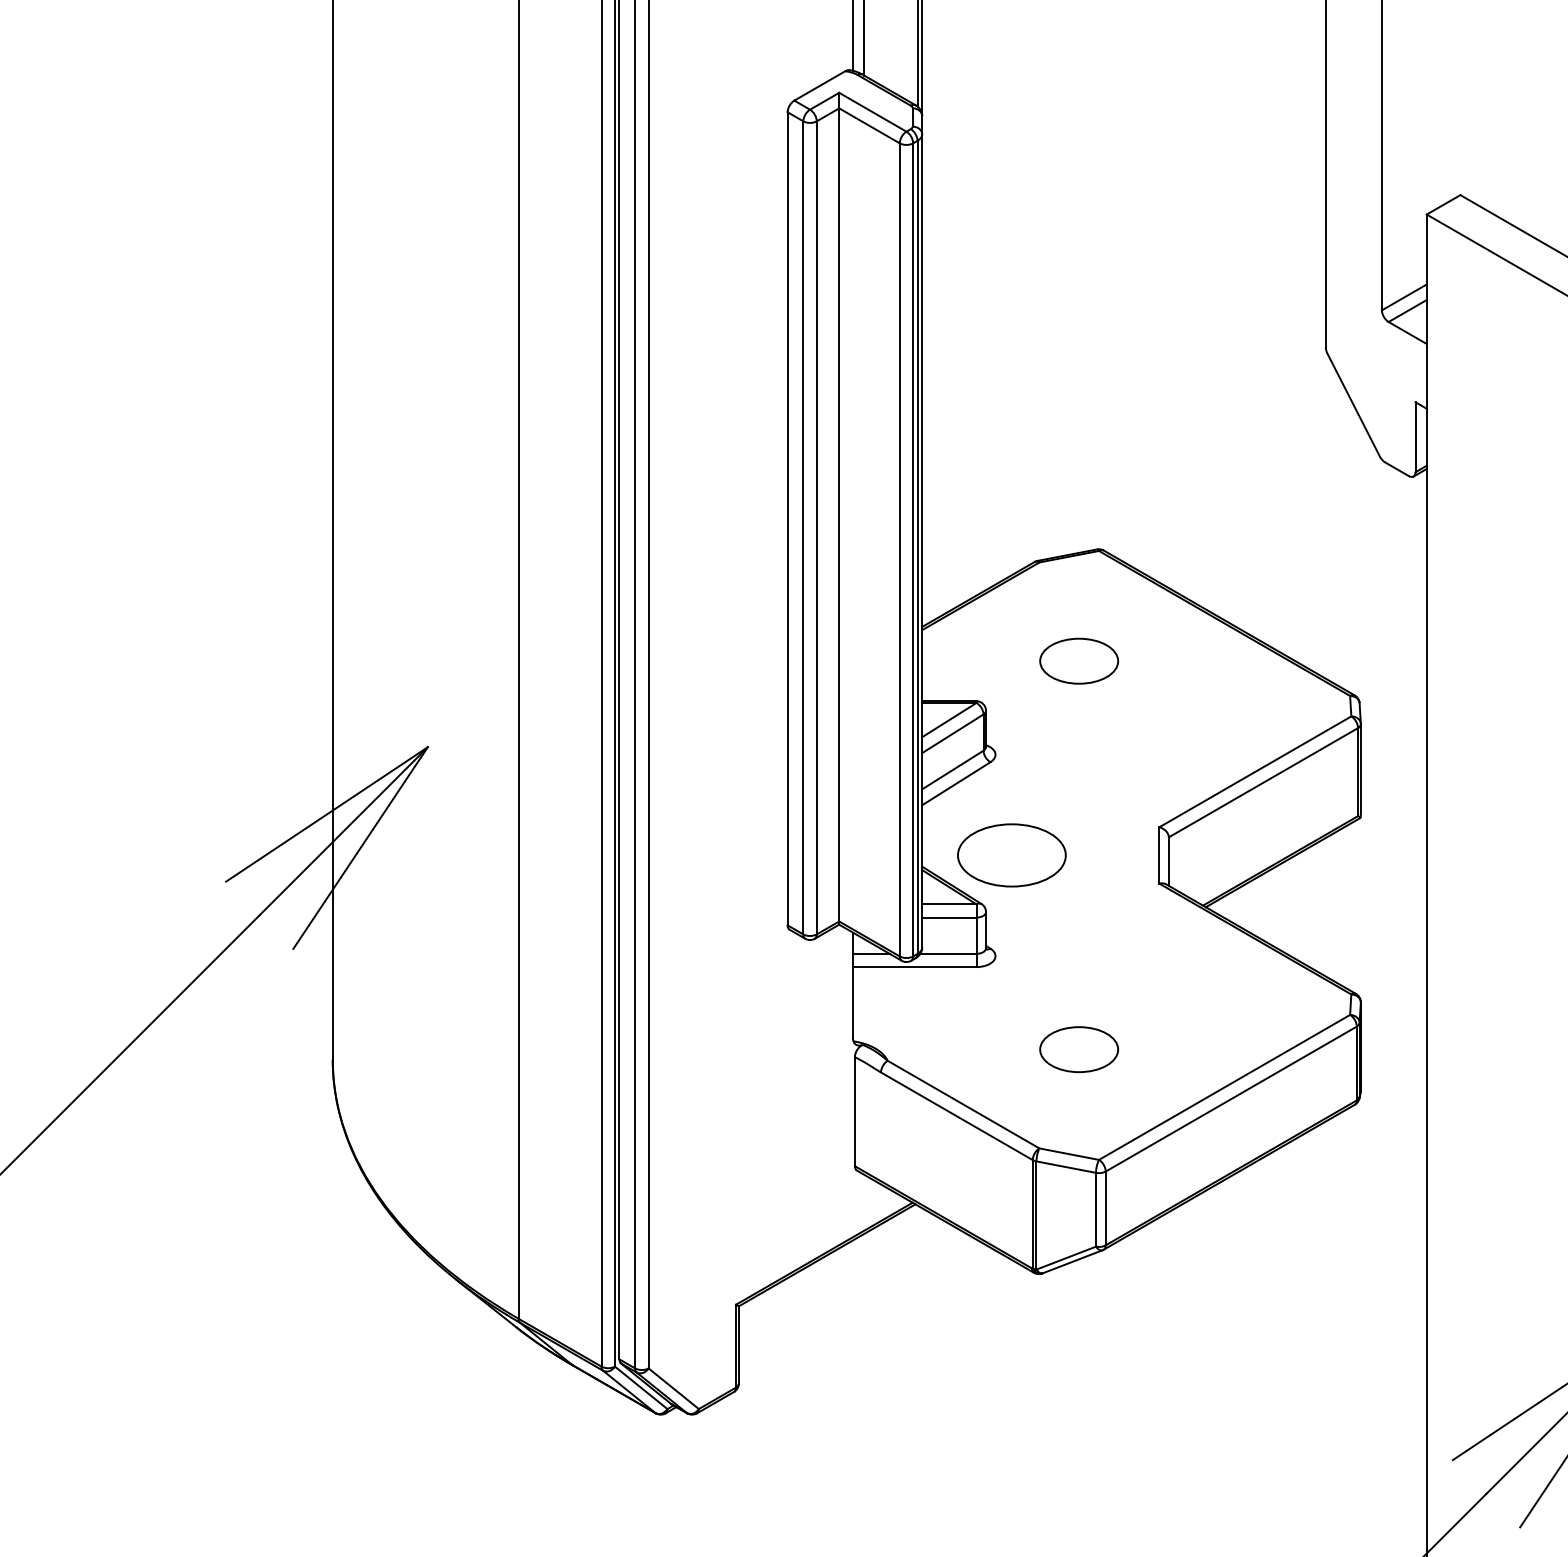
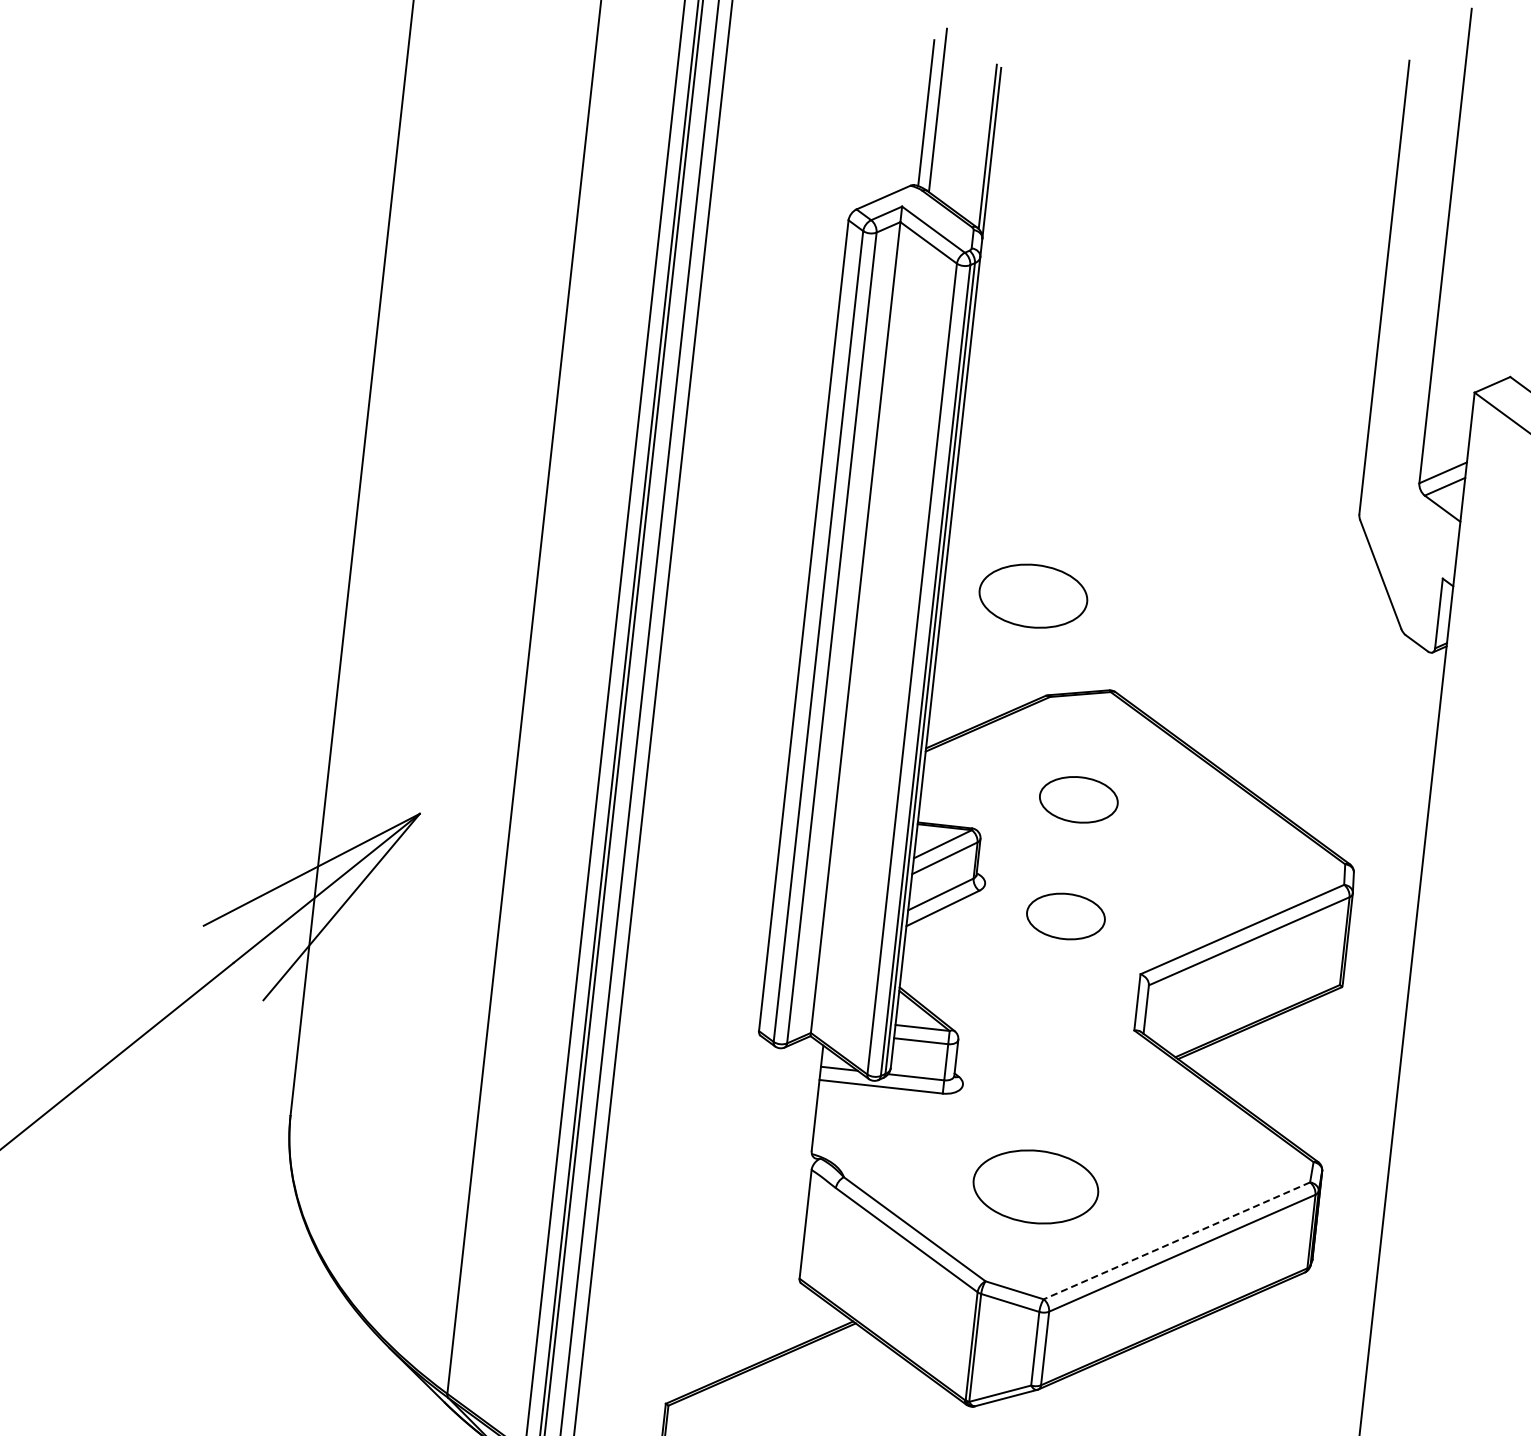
part: (1079, 777) -> (1066, 915), added
part: (1011, 855) -> (1033, 596), moved
part: (1079, 1049) -> (1036, 1187), size x1.6
line: (1224, 1087) -> (1176, 1240), solid -> dashed

